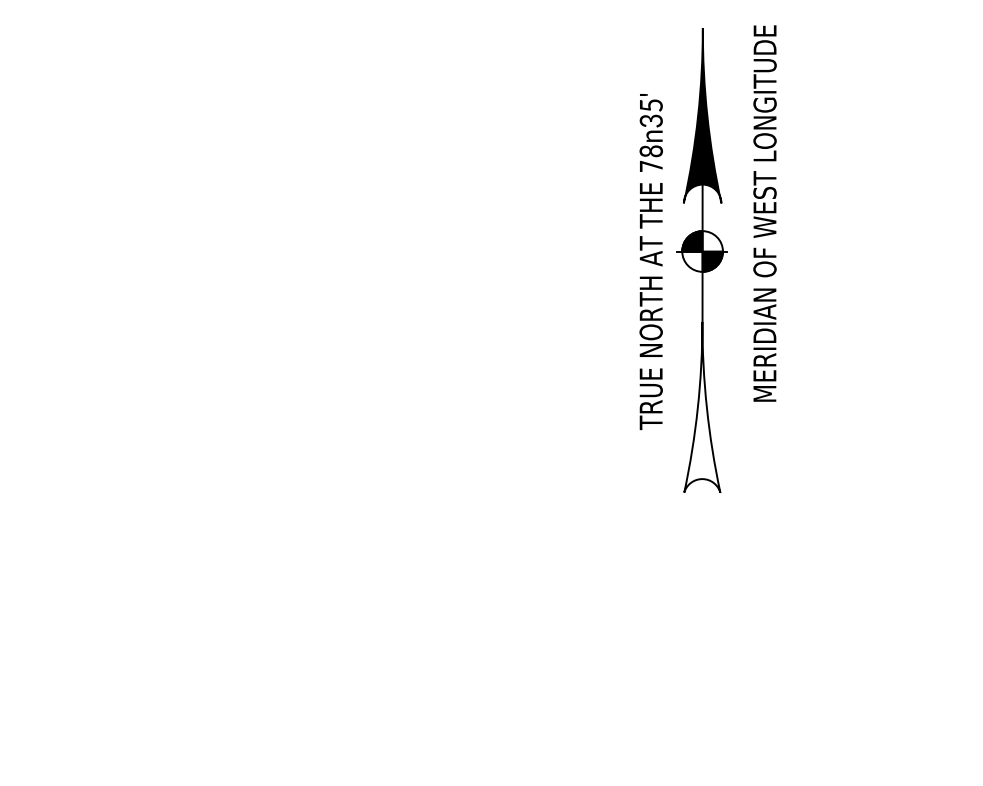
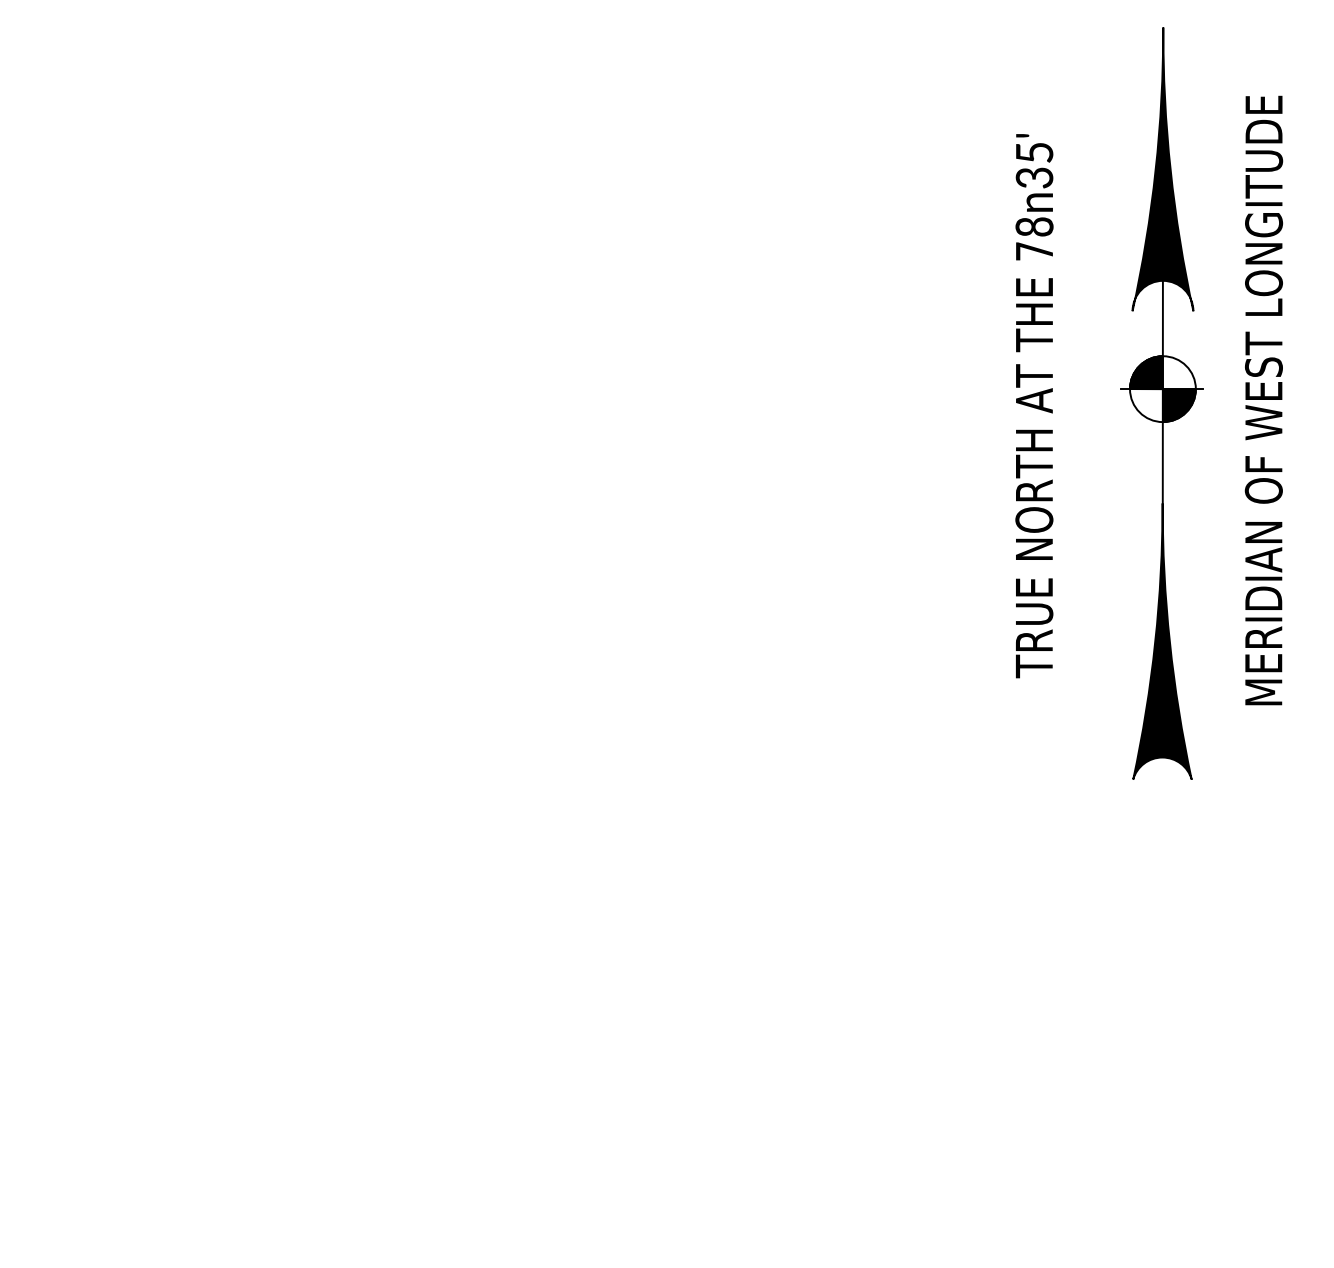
text: (764, 213) -> (1263, 400), moved
text: (650, 262) -> (1033, 406), moved
fill: (702, 407) -> (1162, 641), added

